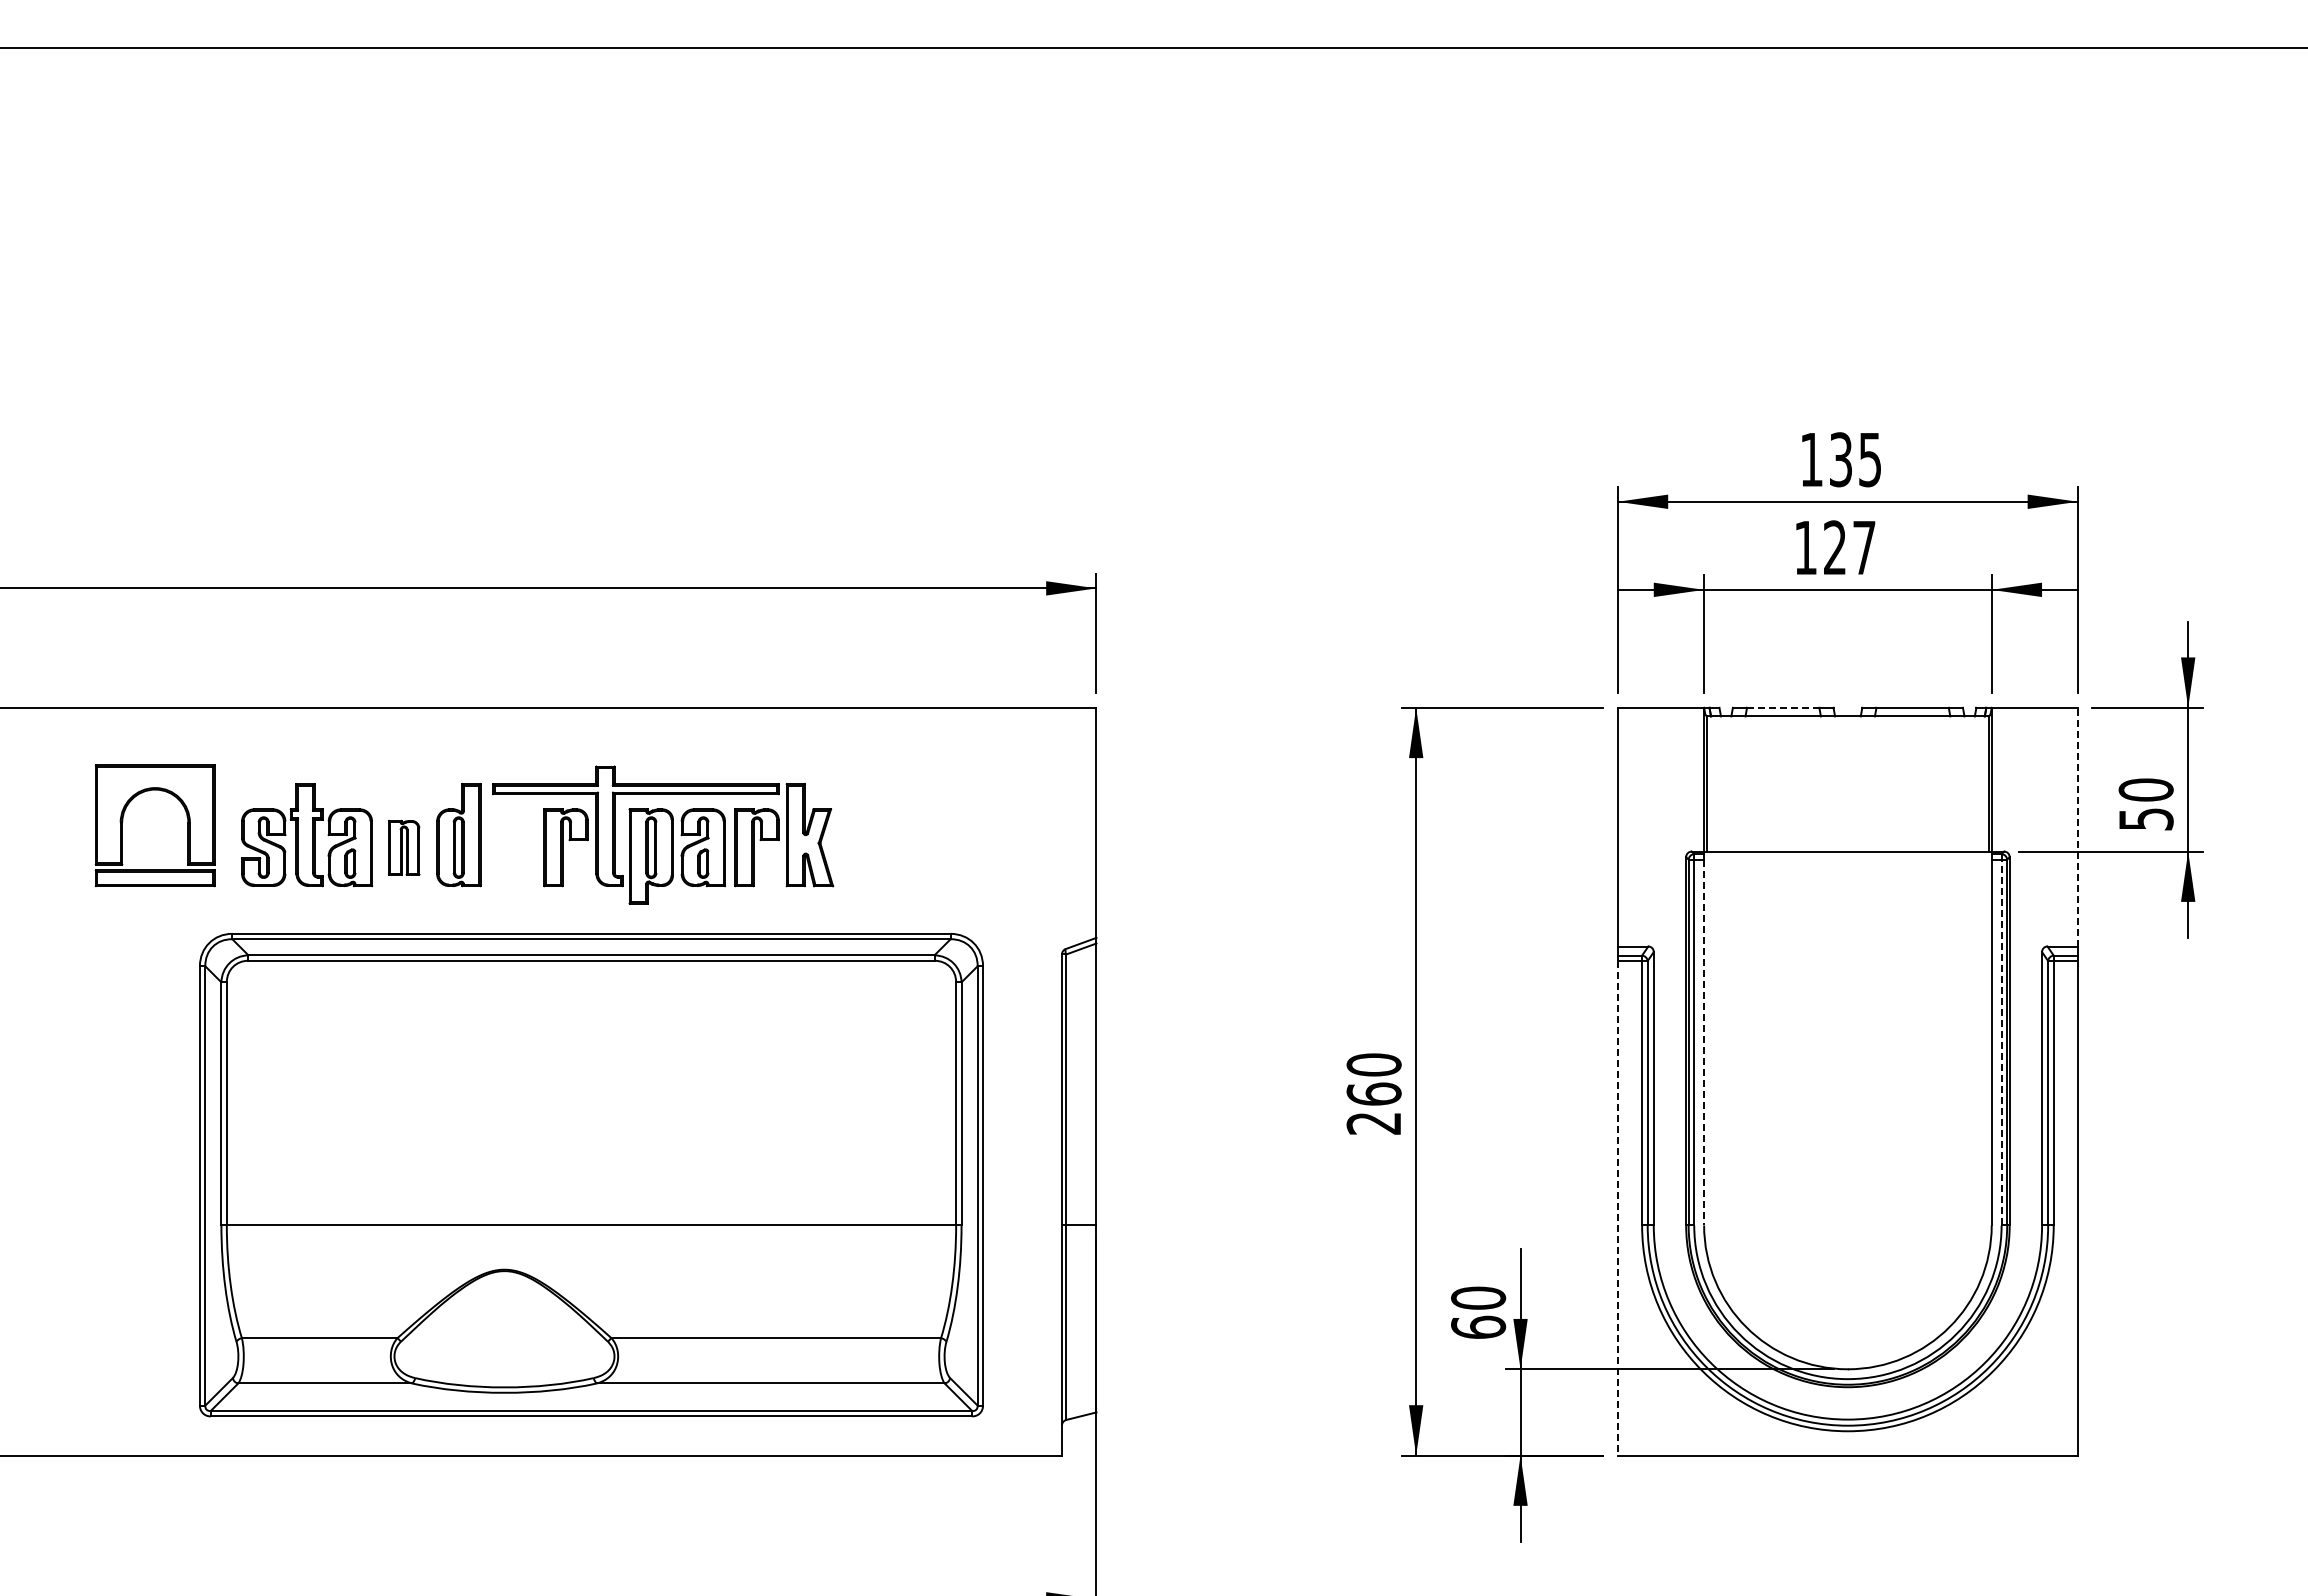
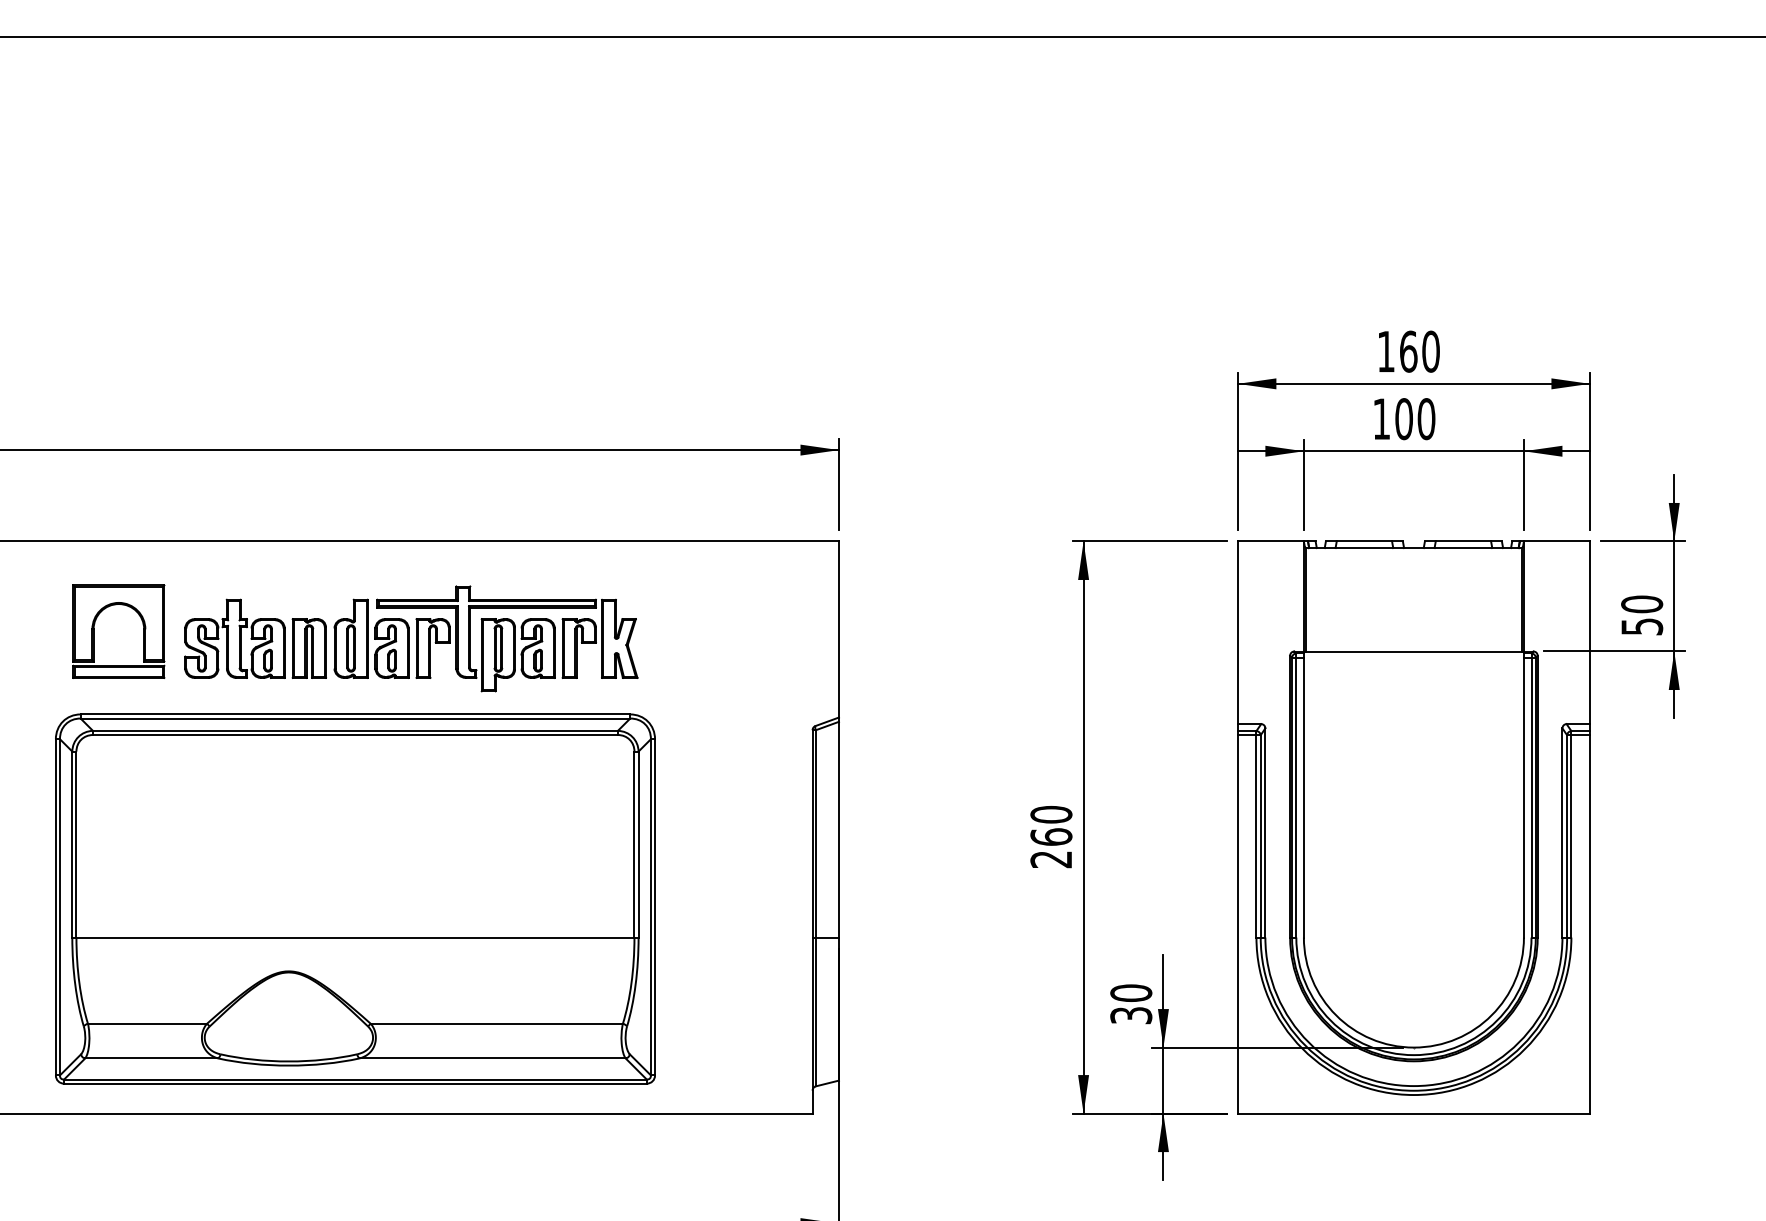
text: (1855, 459) -> (1419, 351), 135 -> 160
text: (1849, 547) -> (1415, 418), 127 -> 100
line: (1783, 707) -> (1364, 541), dashed -> solid
line: (2078, 826) -> (1590, 632), dashed -> solid
part: (403, 847) -> (308, 648), size x1.43
part: (511, 847) -> (391, 648), added
line: (1704, 1042) -> (1304, 797), dashed -> solid
line: (2001, 1042) -> (1531, 797), dashed -> solid
part: (591, 1175) -> (355, 899), moved
line: (1617, 1208) -> (1237, 924), dashed -> solid
text: (1478, 1326) -> (1131, 1014), 60 -> 30

